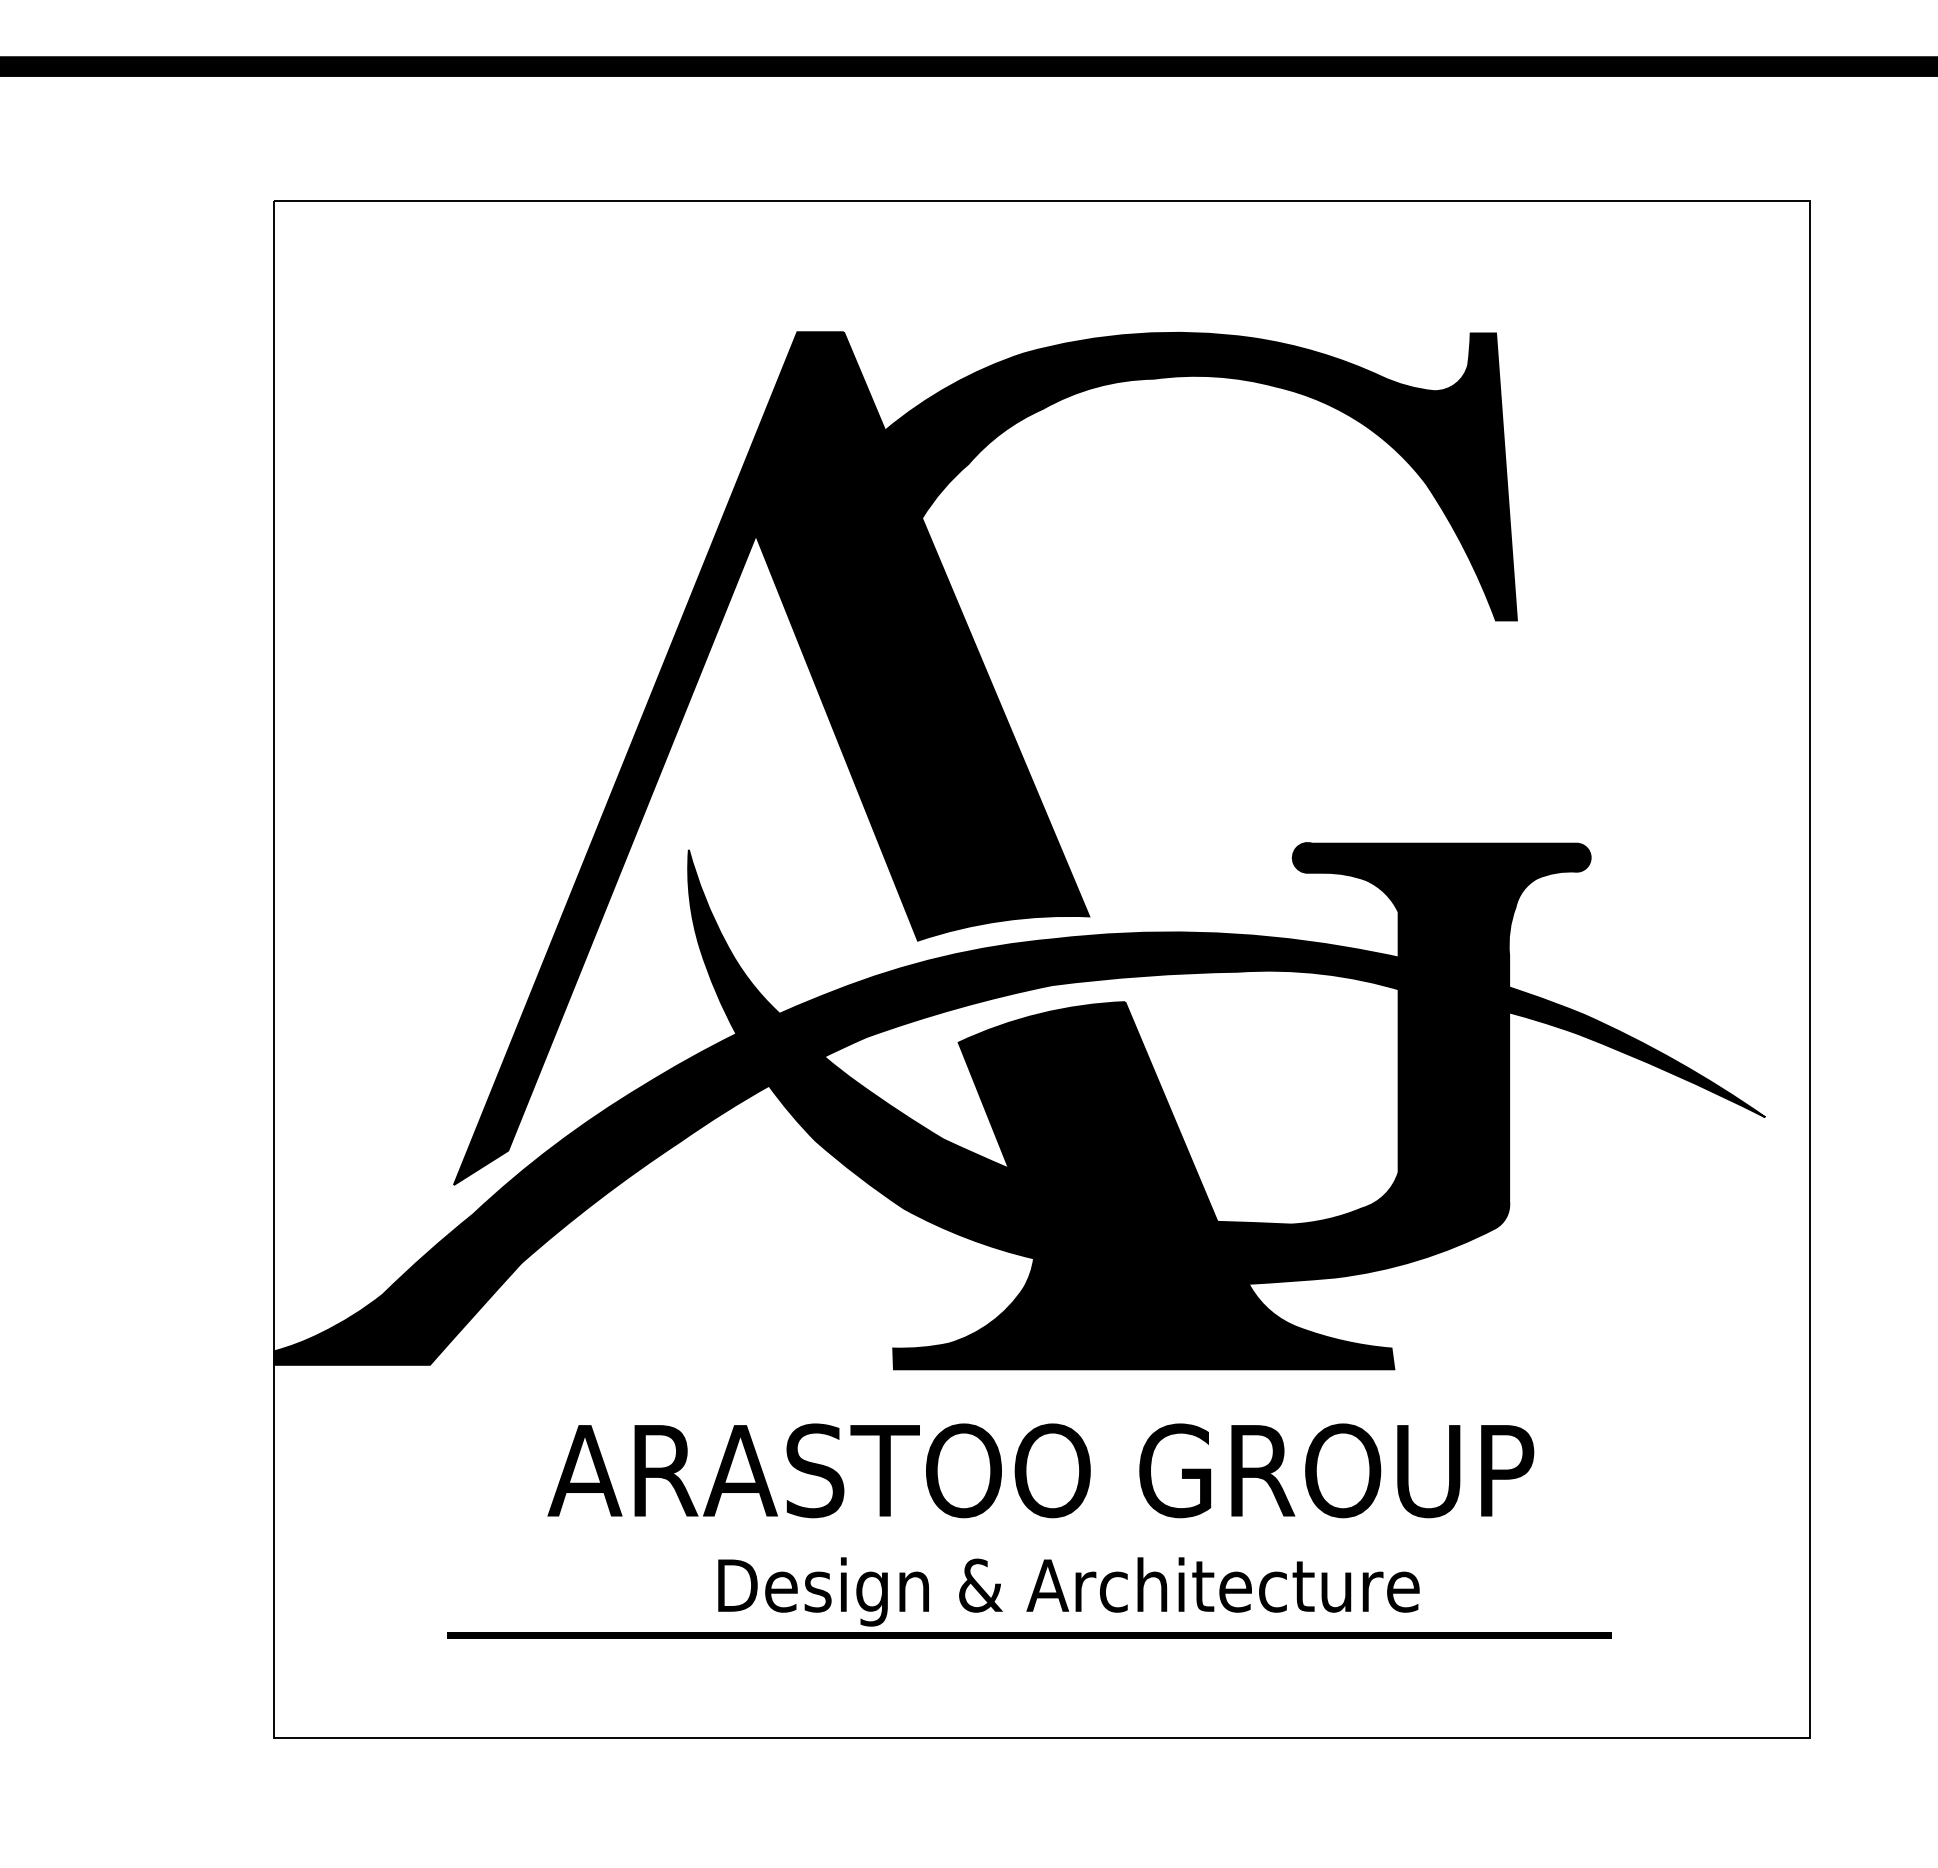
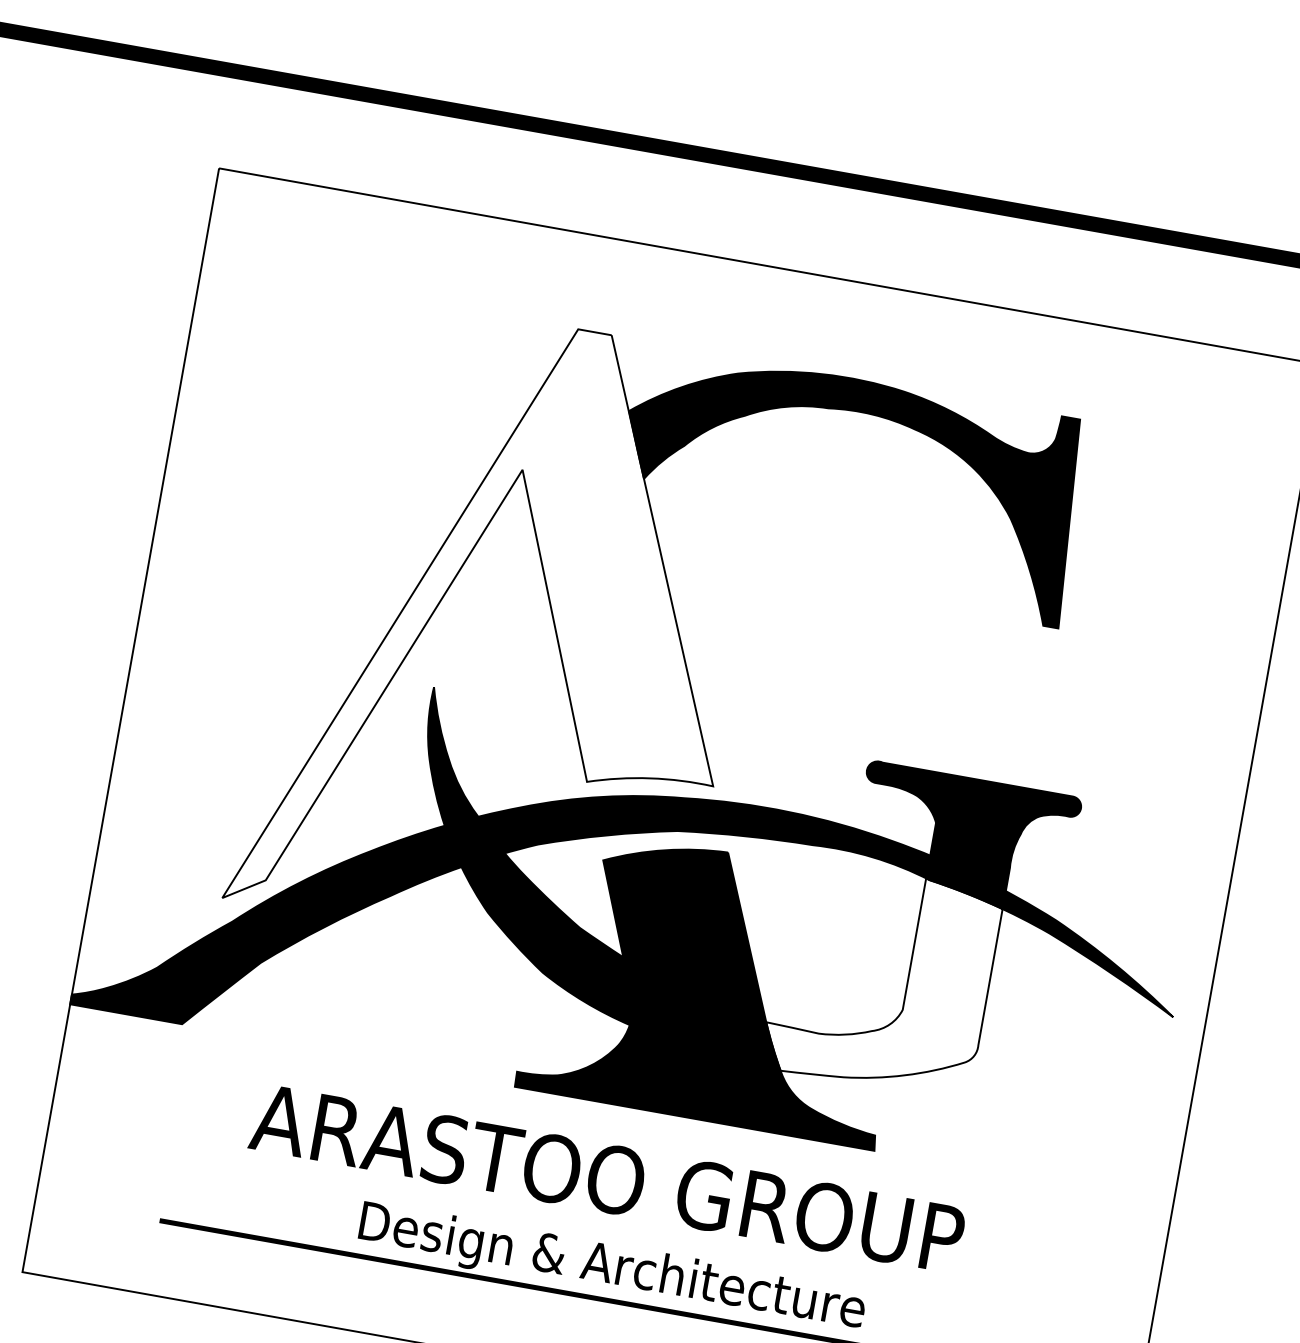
fill: (771, 758) -> (505, 632), removed
fill: (1363, 1136) -> (882, 979), removed

